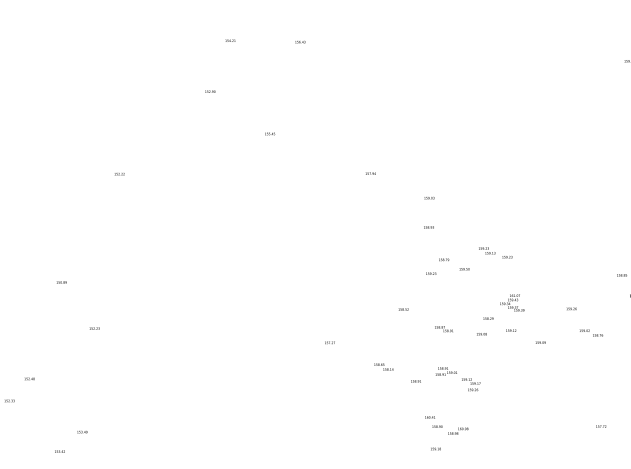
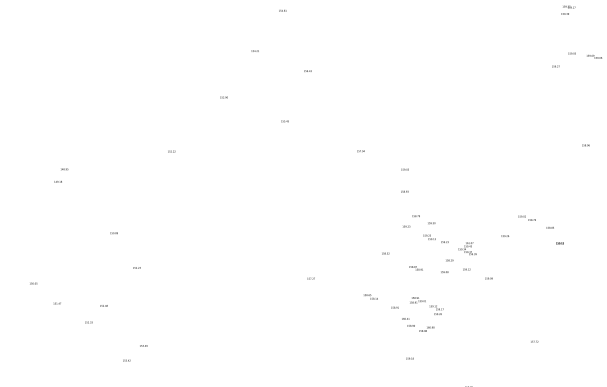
text: (299, 41) -> (307, 70), moved
text: (209, 91) -> (223, 97), moved
text: (494, 252) -> (435, 238), moved
text: (60, 281) -> (113, 232), moved
text: (570, 308) -> (504, 235), moved
text: (94, 328) -> (136, 267), moved
text: (590, 331) -> (526, 217), moved
text: (329, 342) -> (310, 278), moved
text: (447, 424) -> (418, 324), moved

